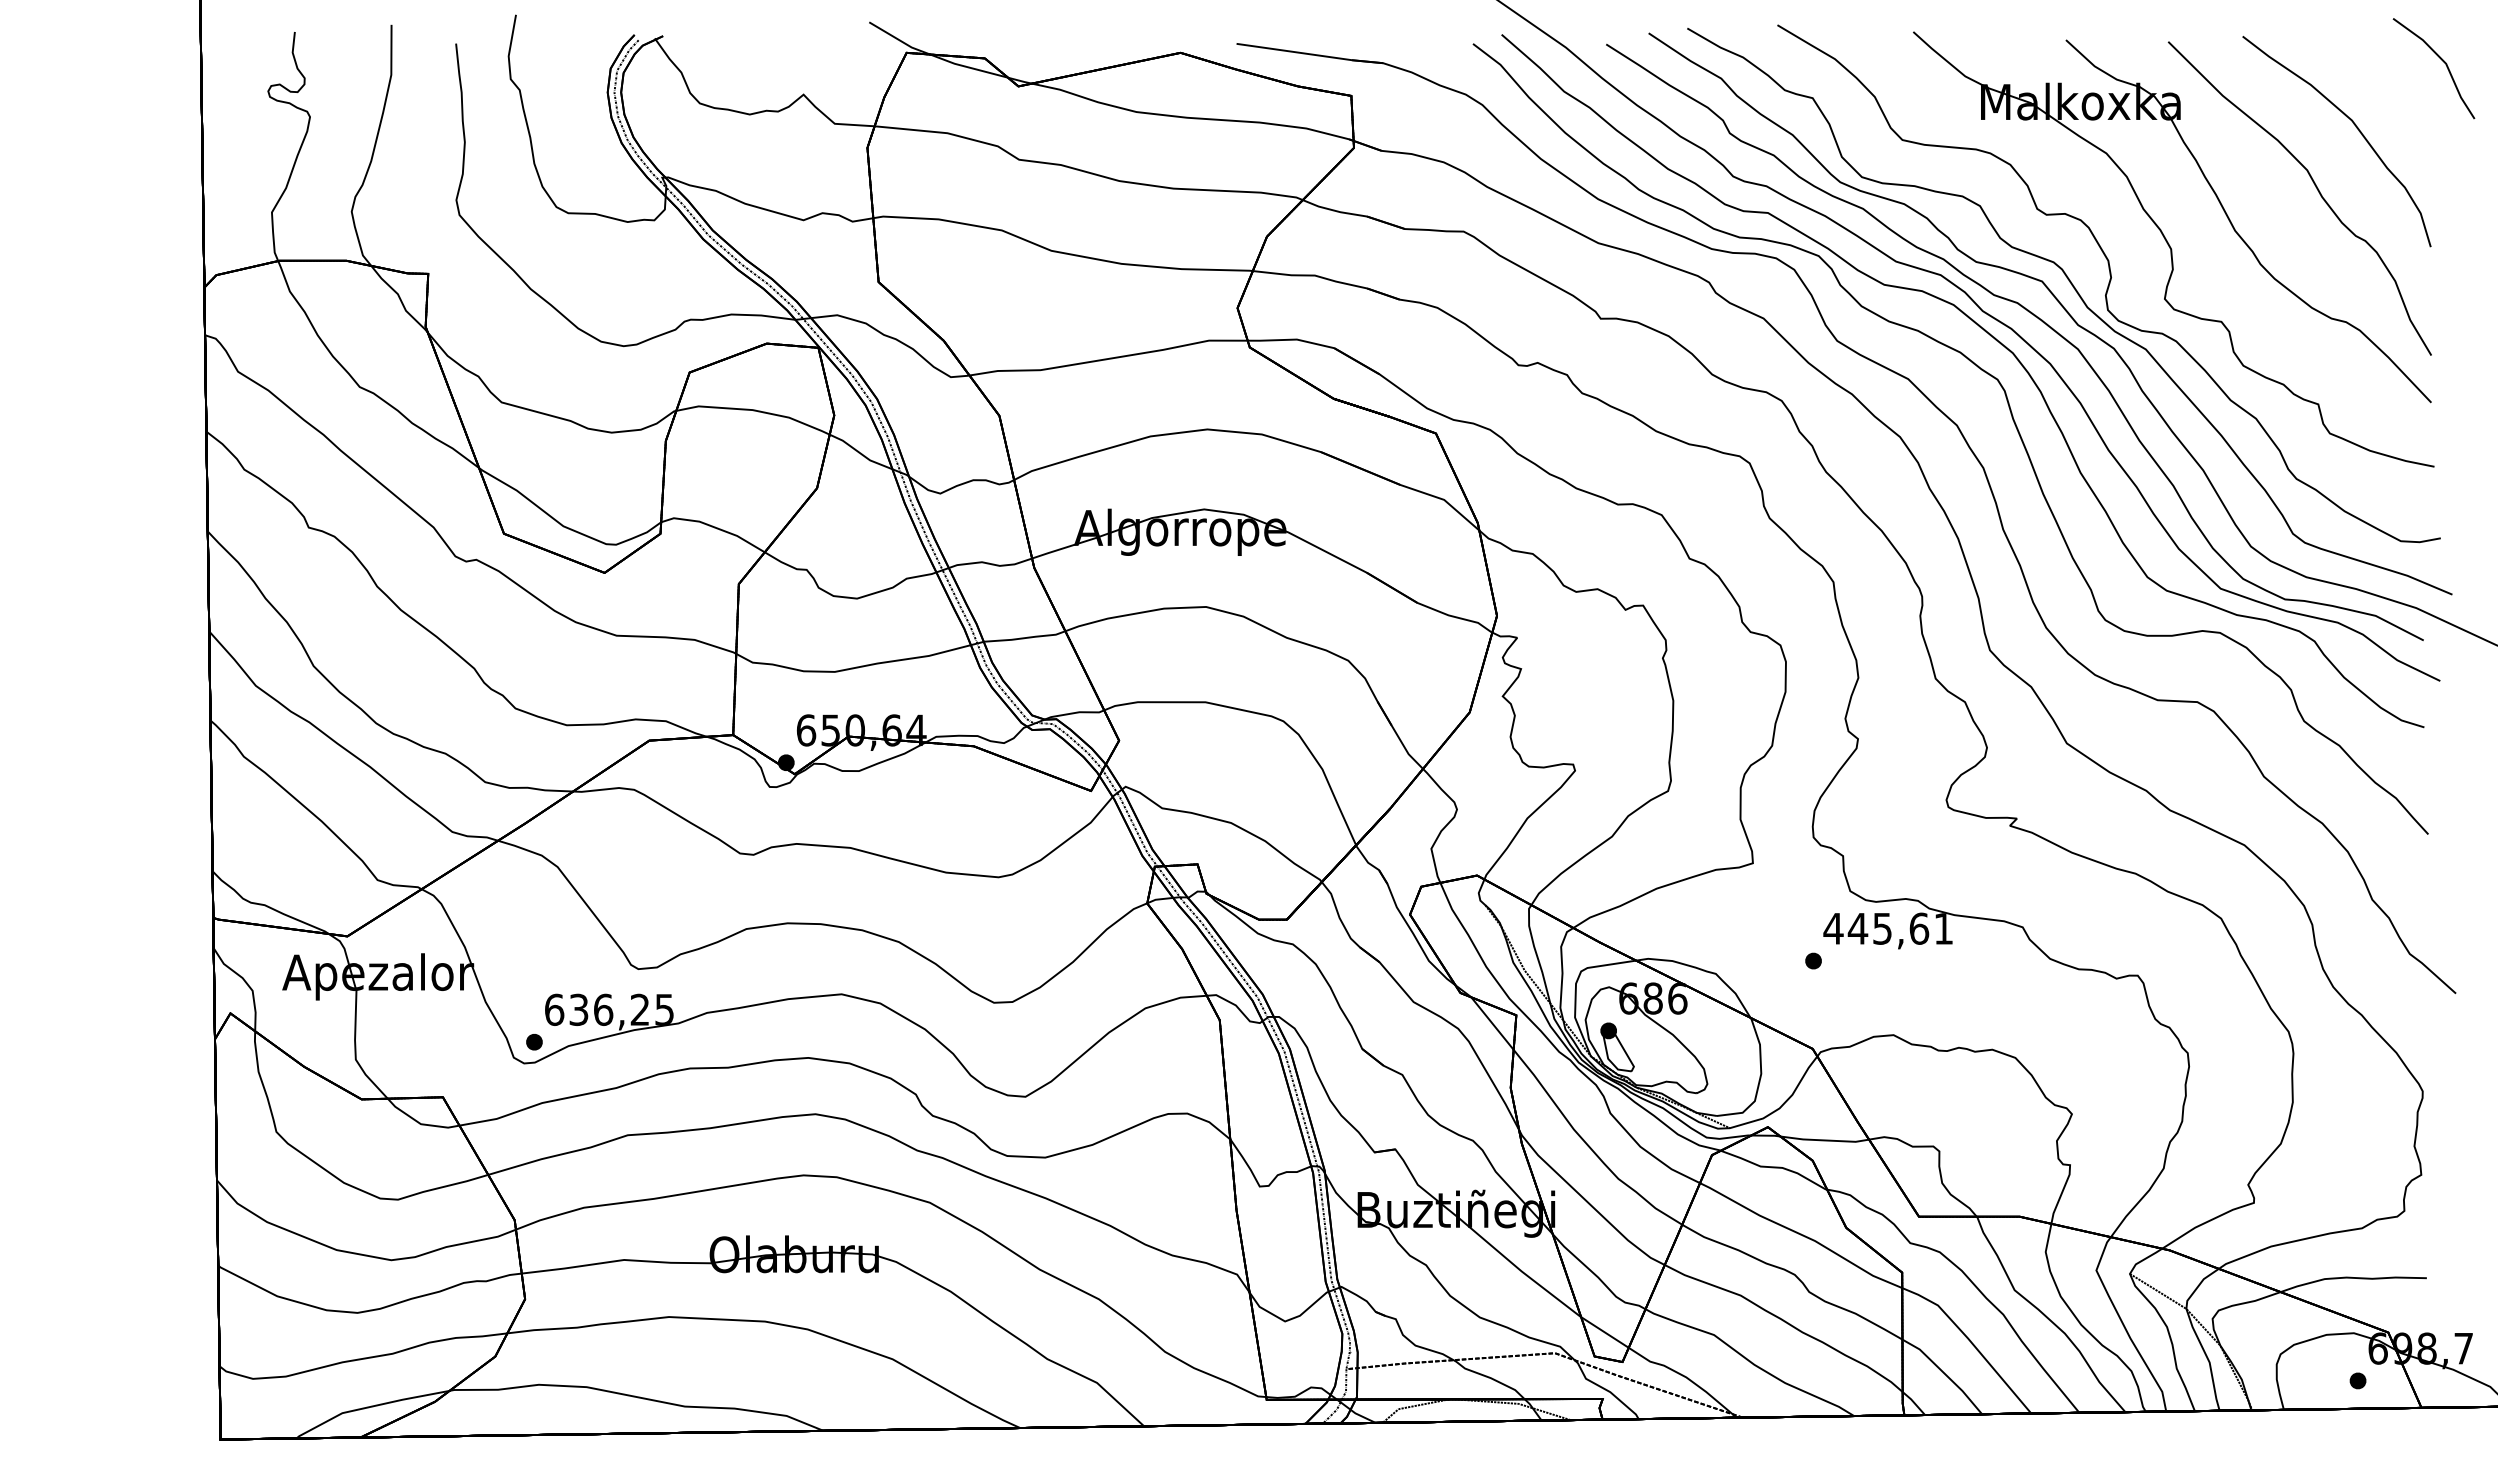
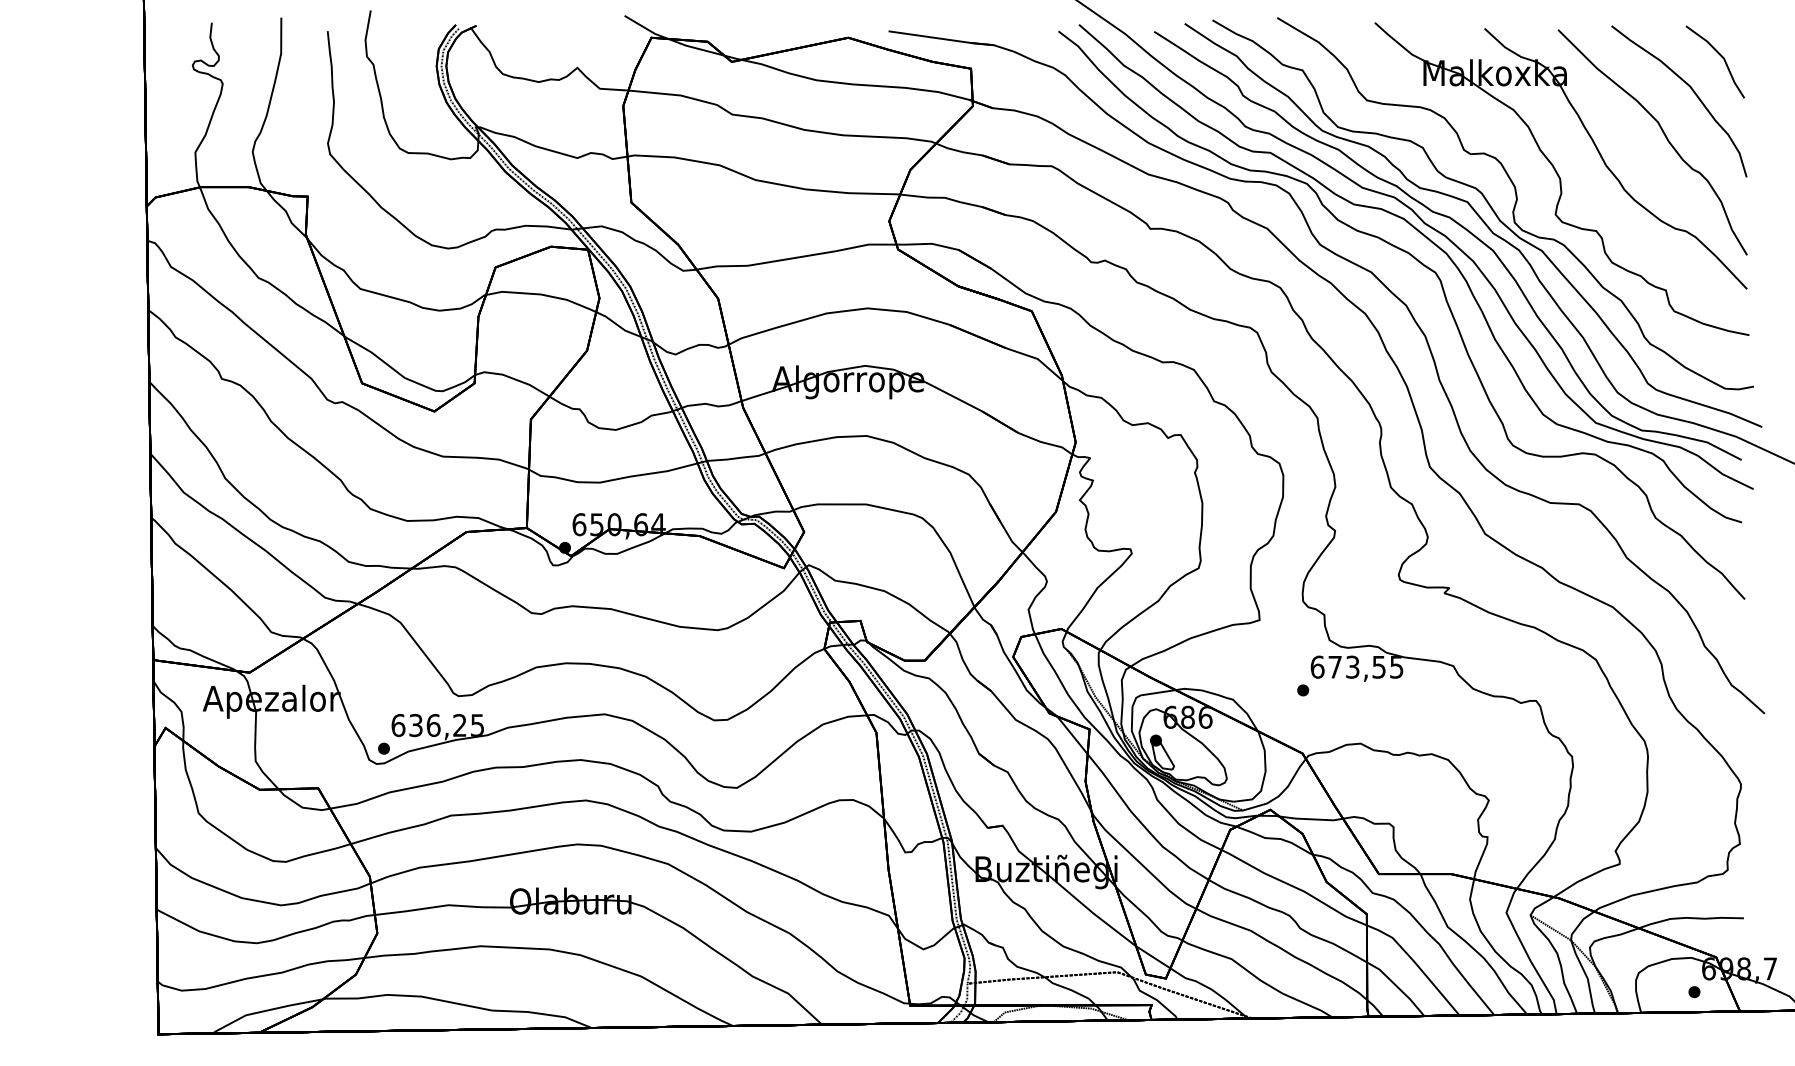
part: (2441, 60) -> (1720, 56), moved
text: (1887, 928) -> (1356, 667), 445,61 -> 673,55

